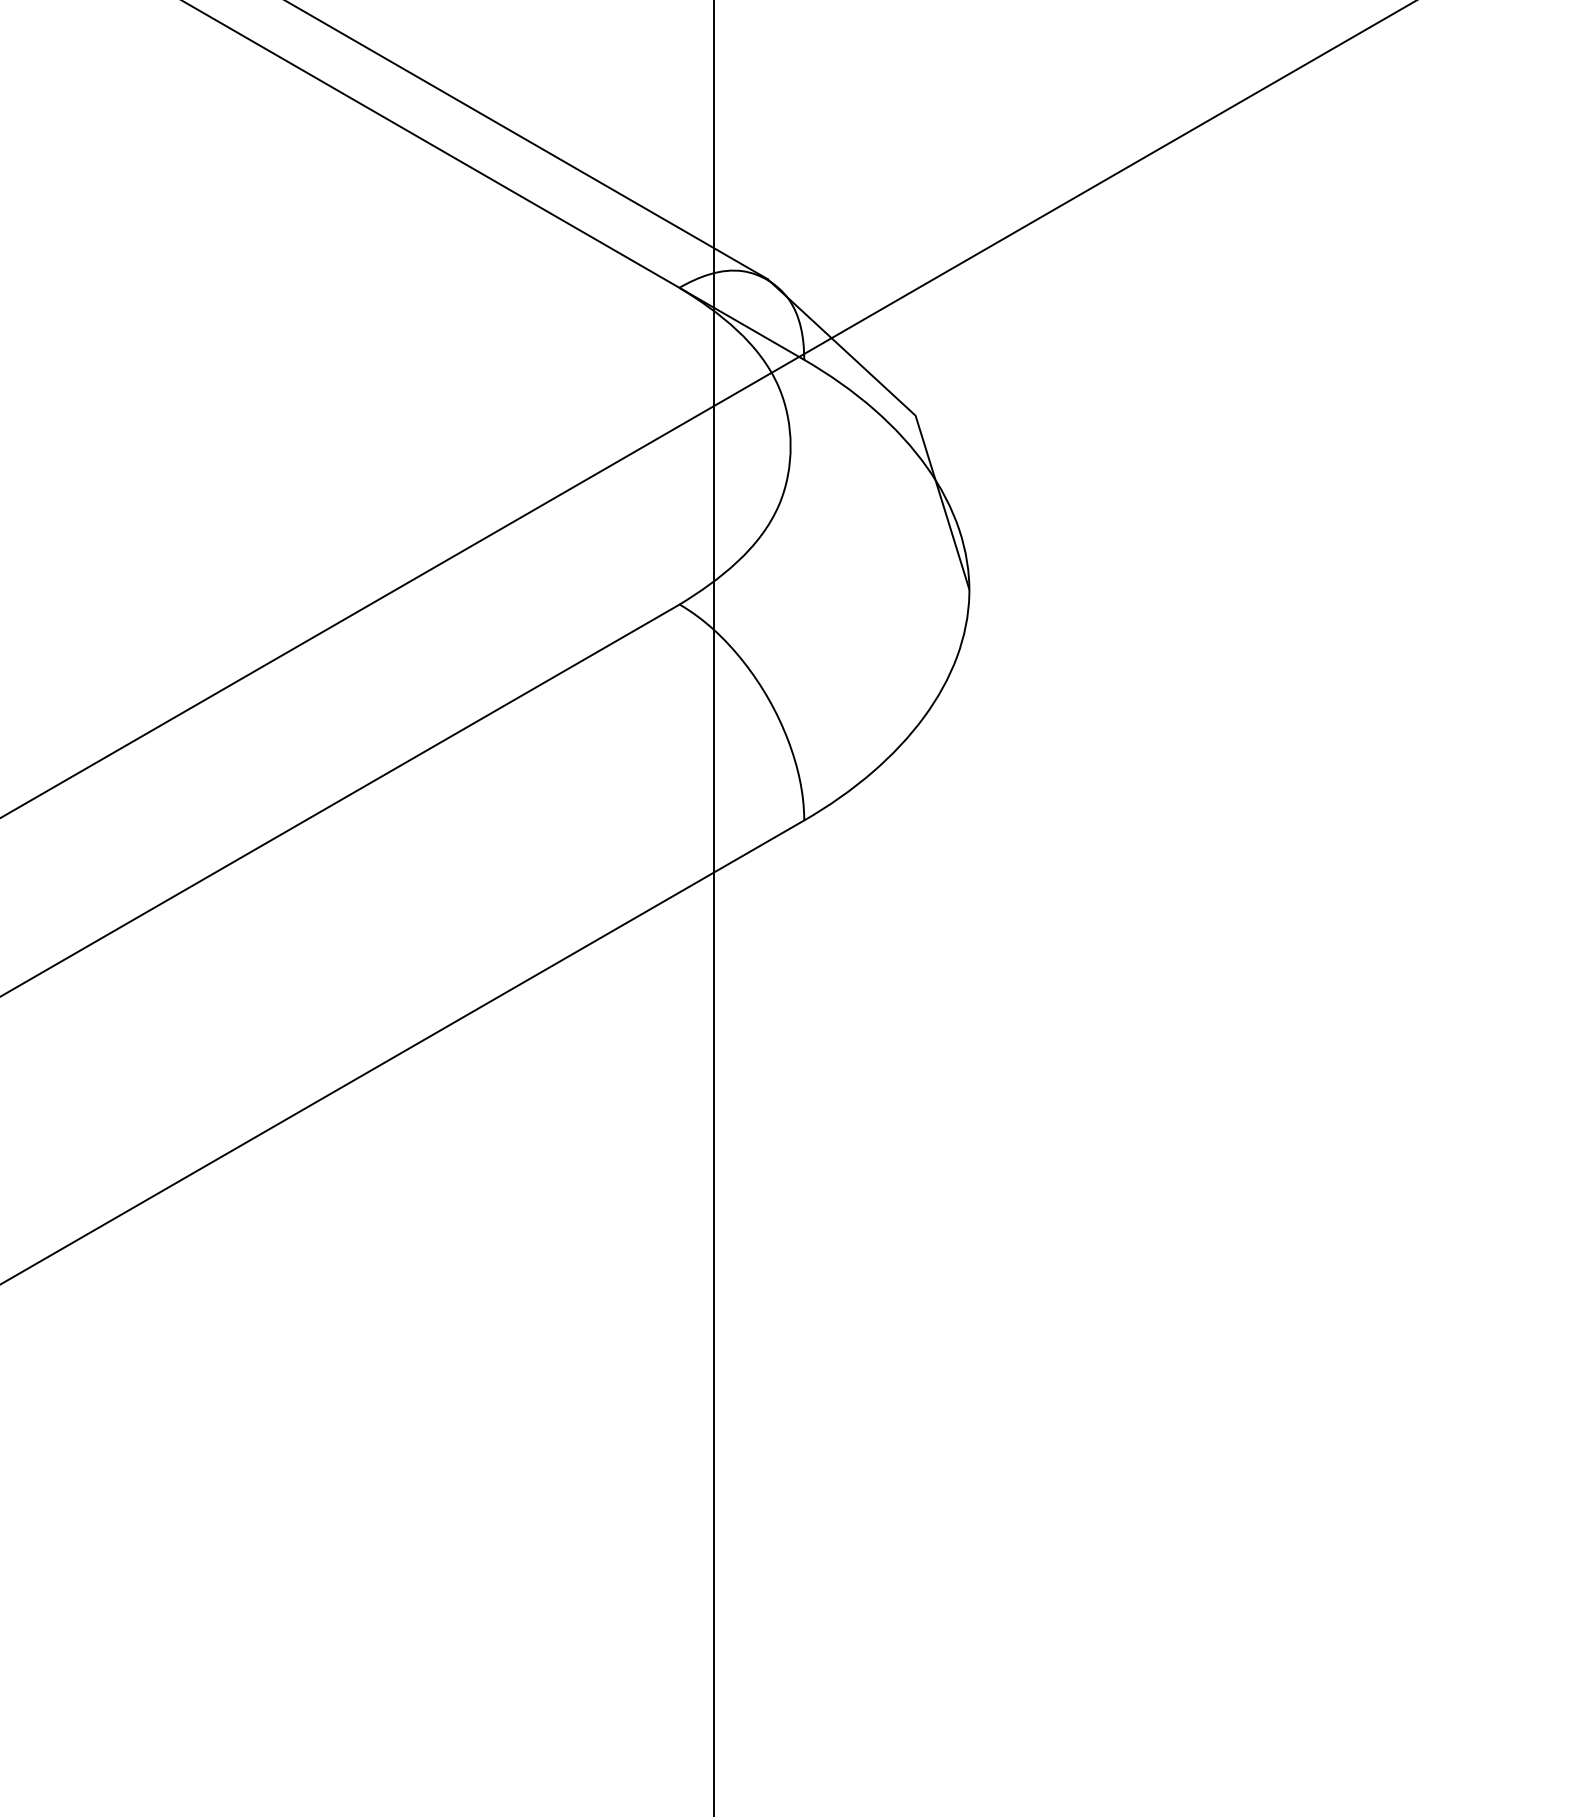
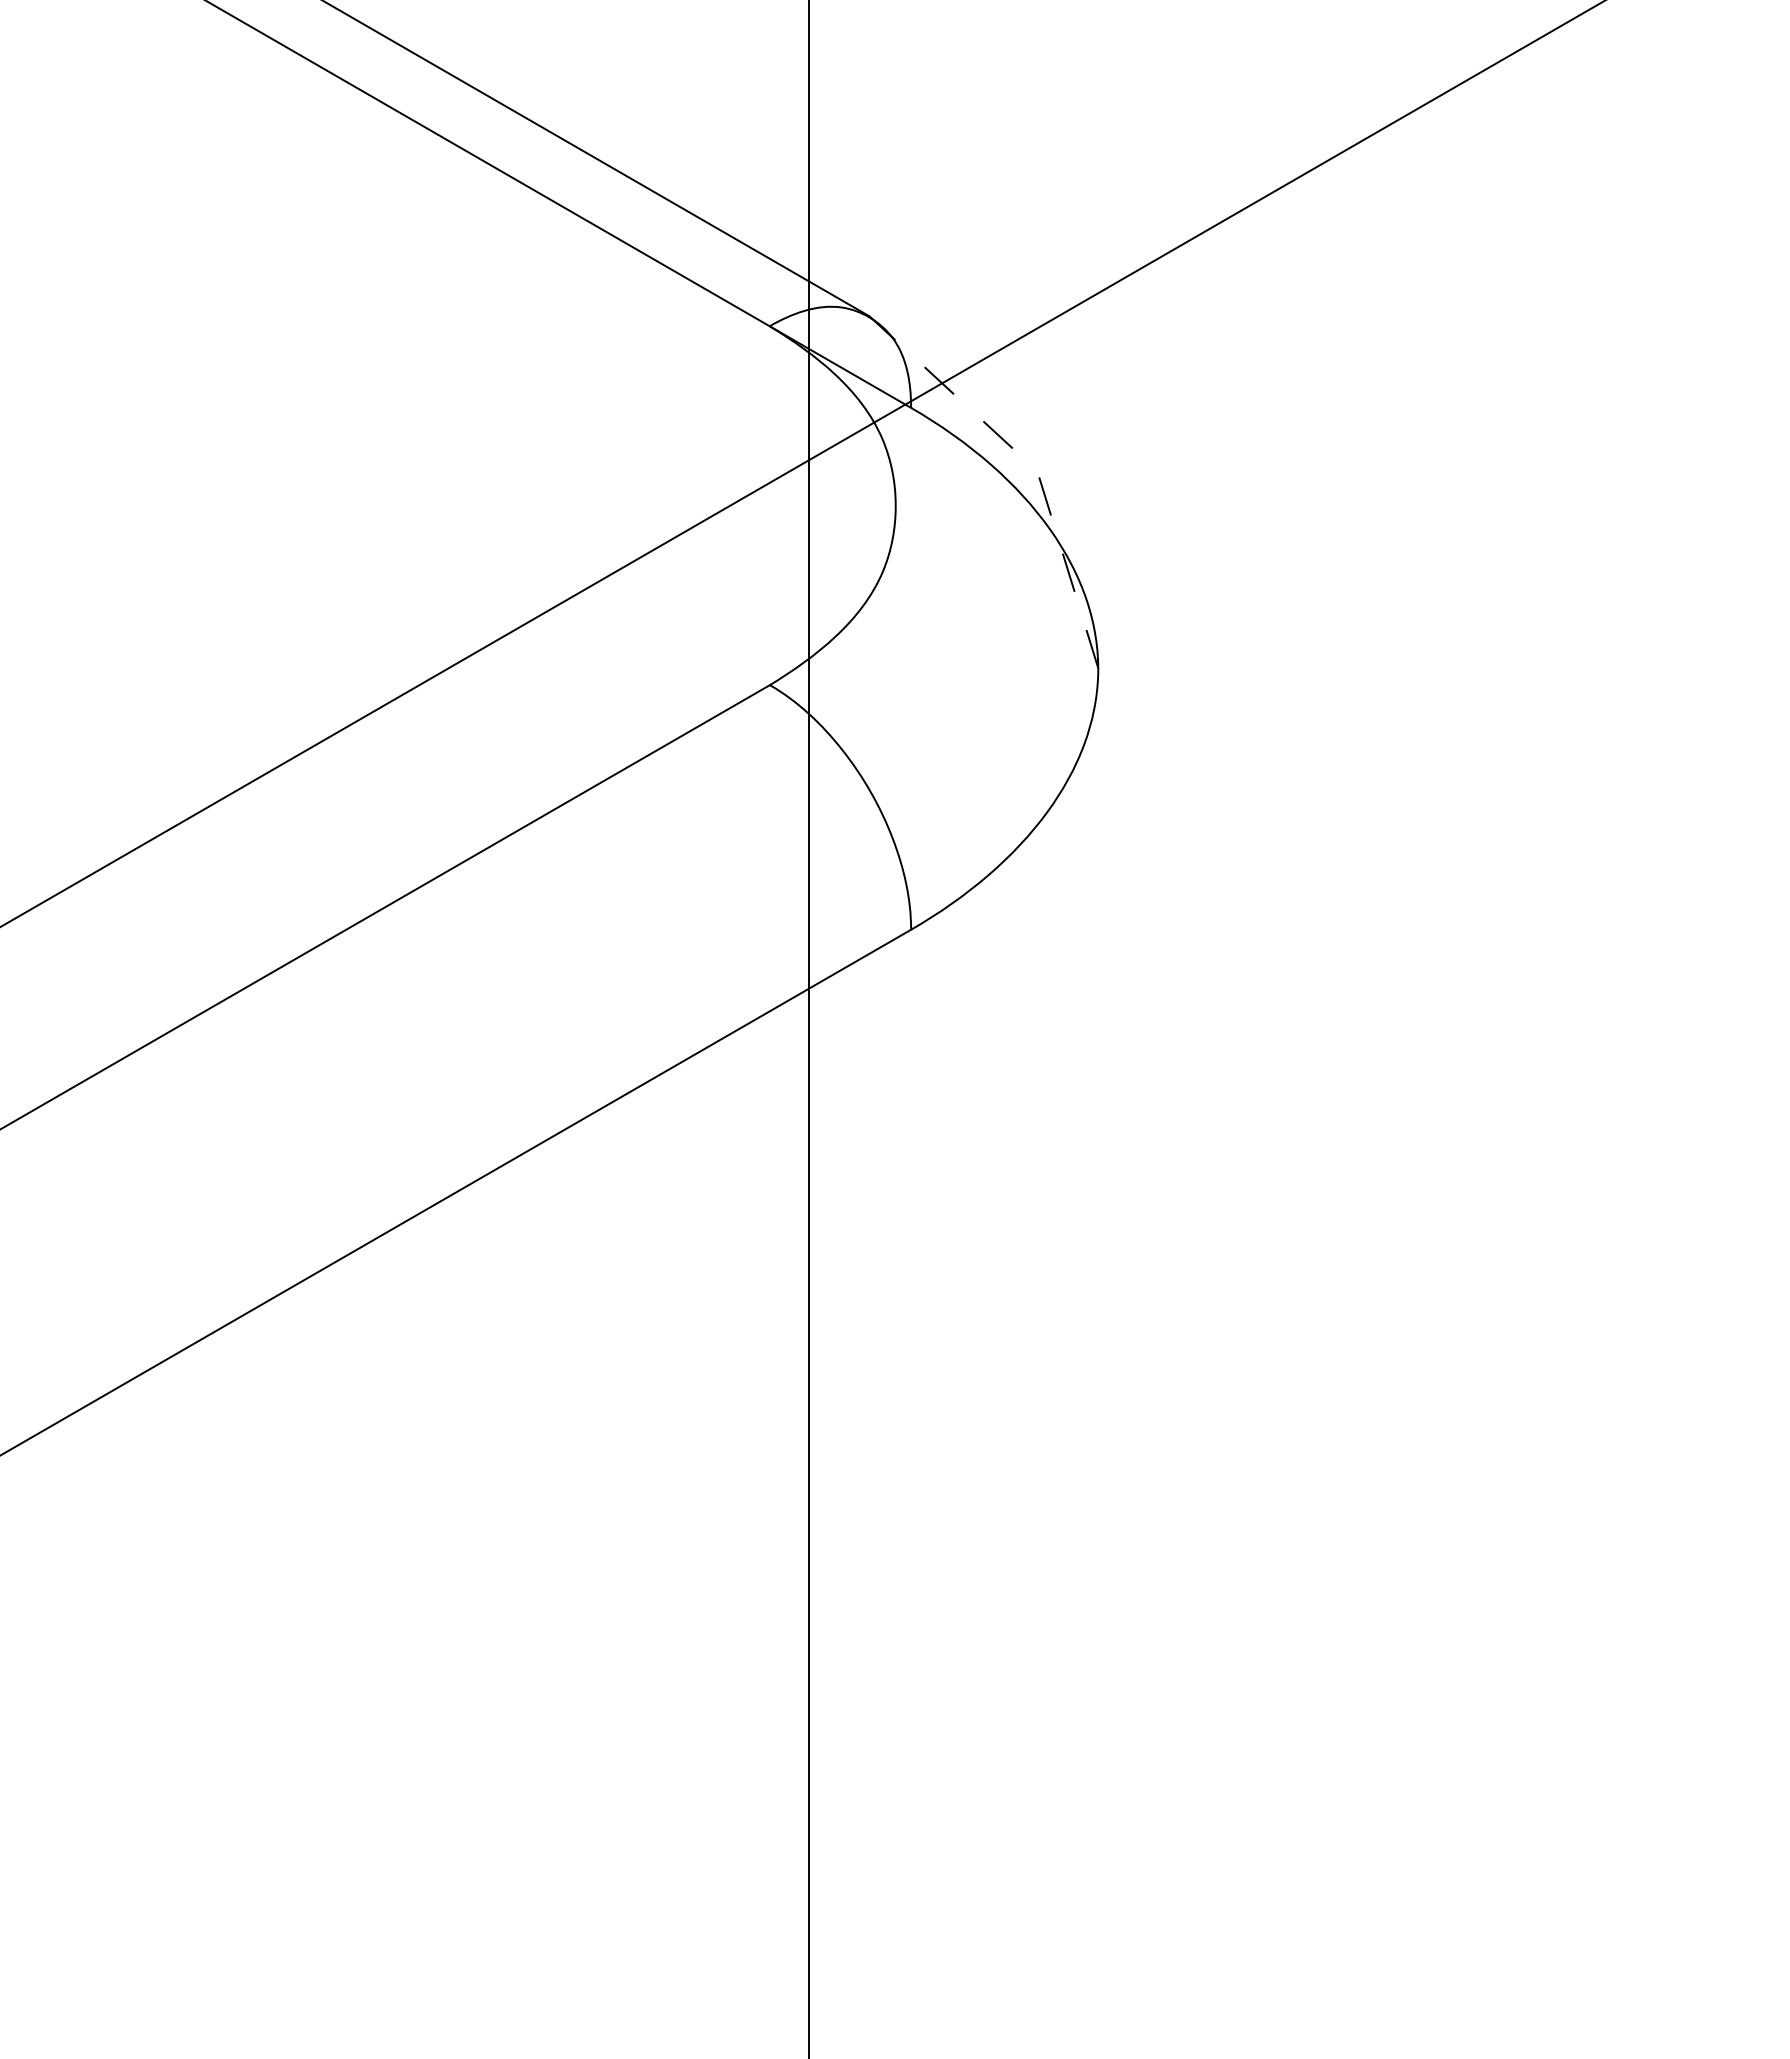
line: (909, 409) -> (1030, 464), solid -> dashed

